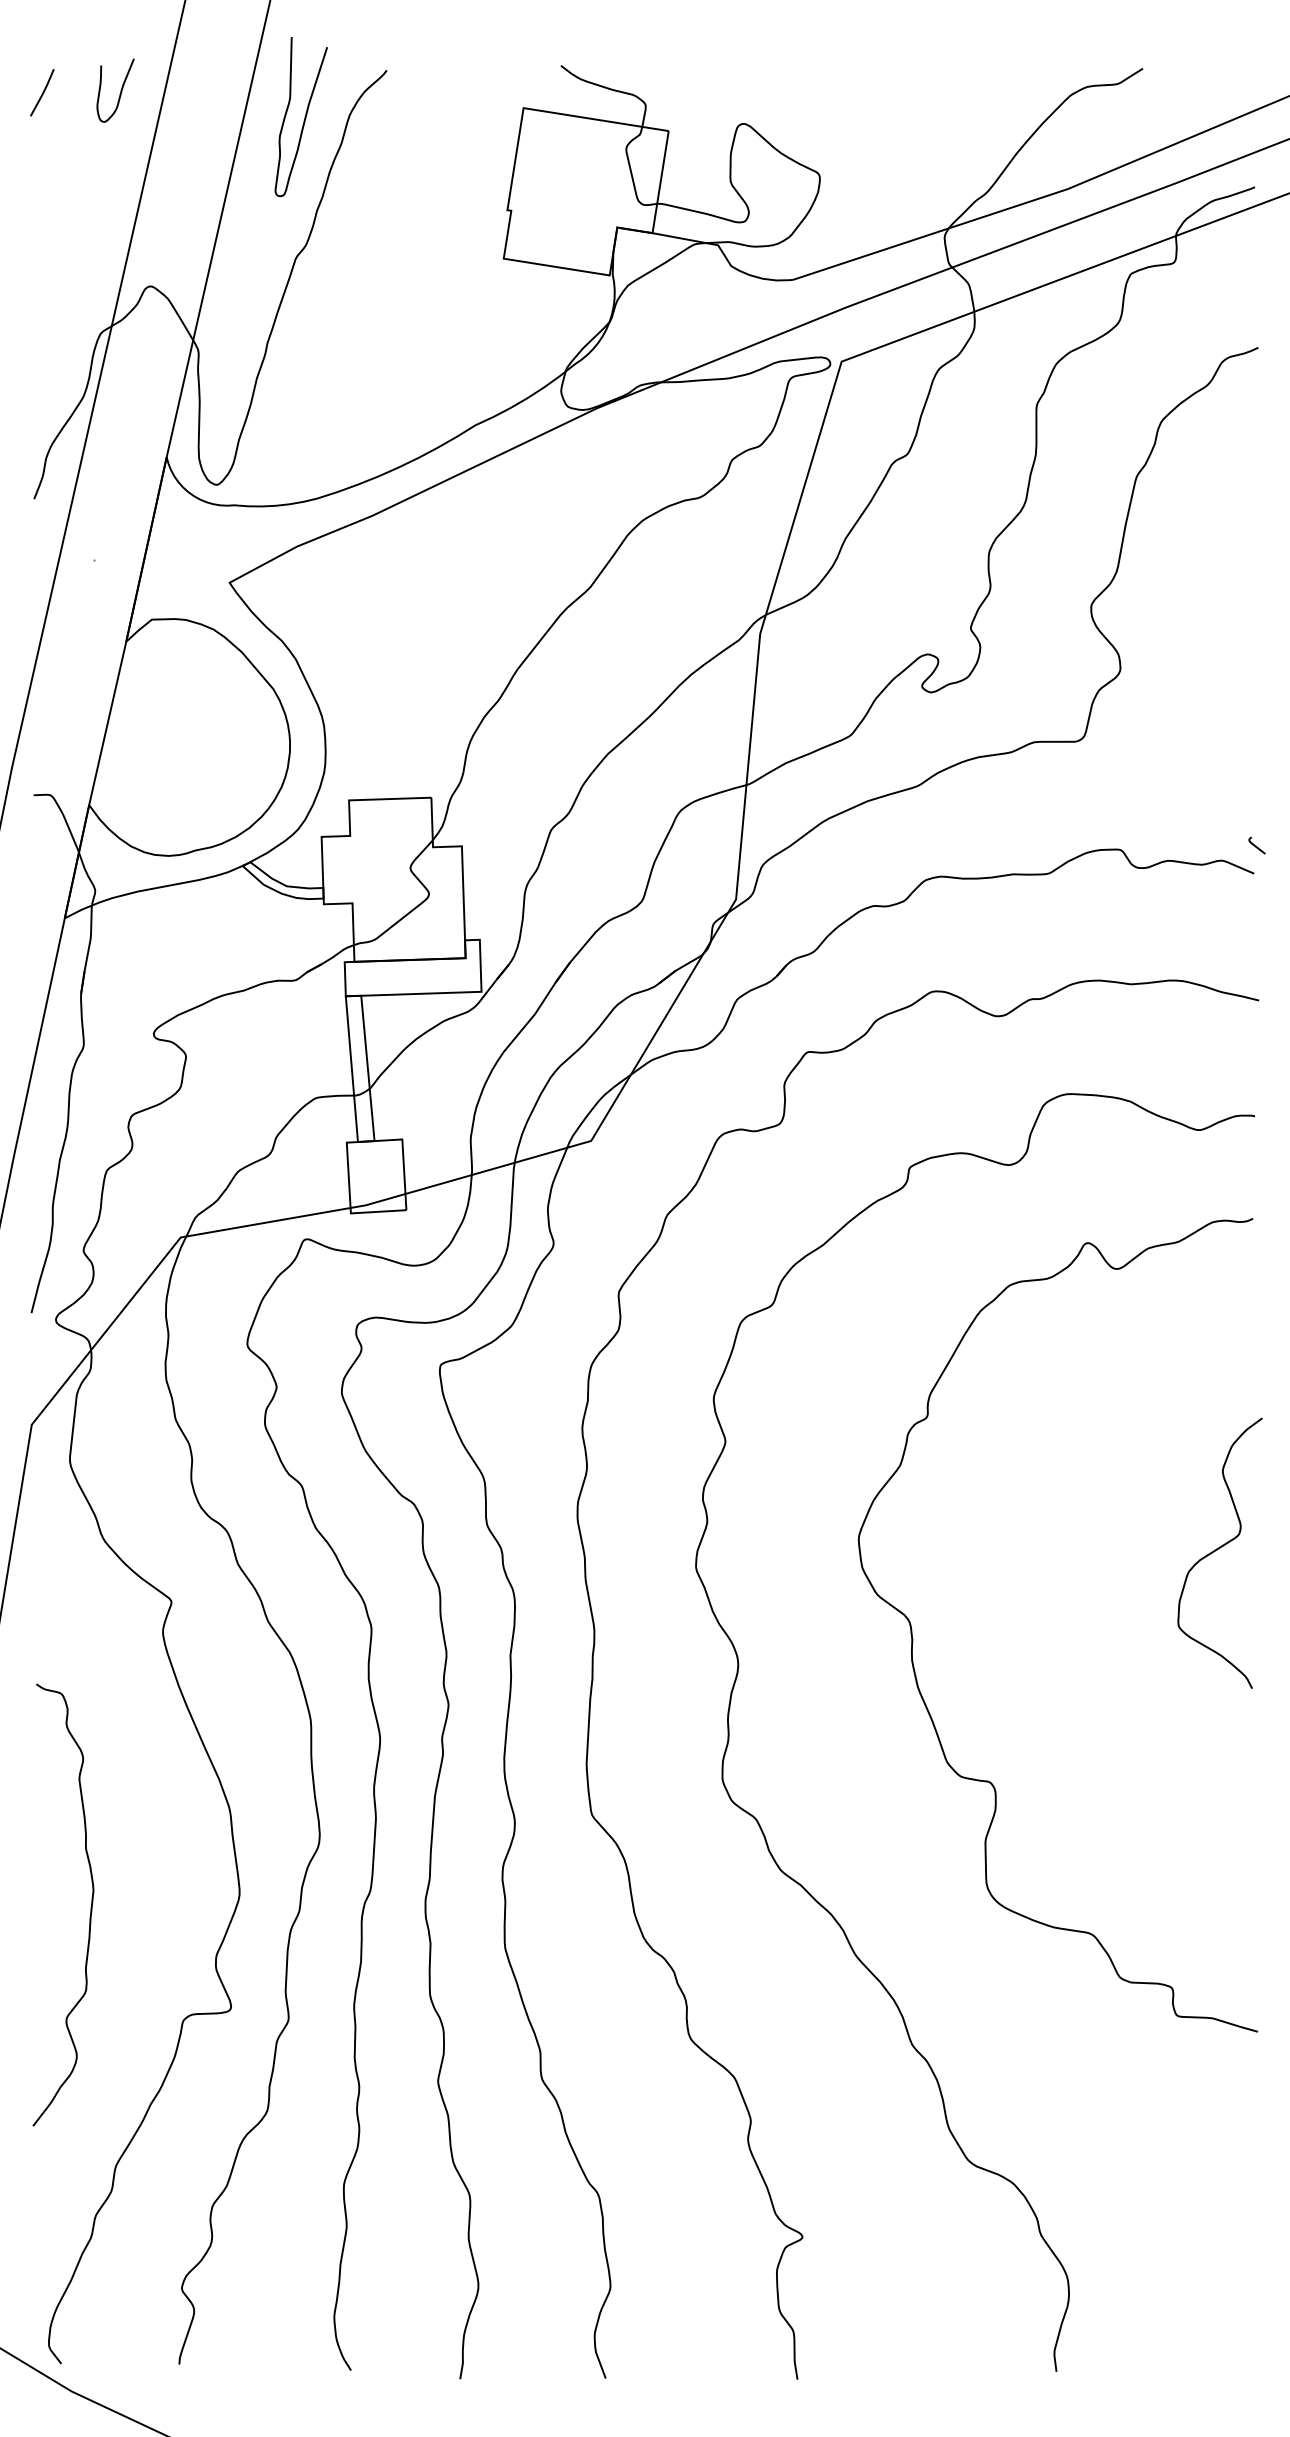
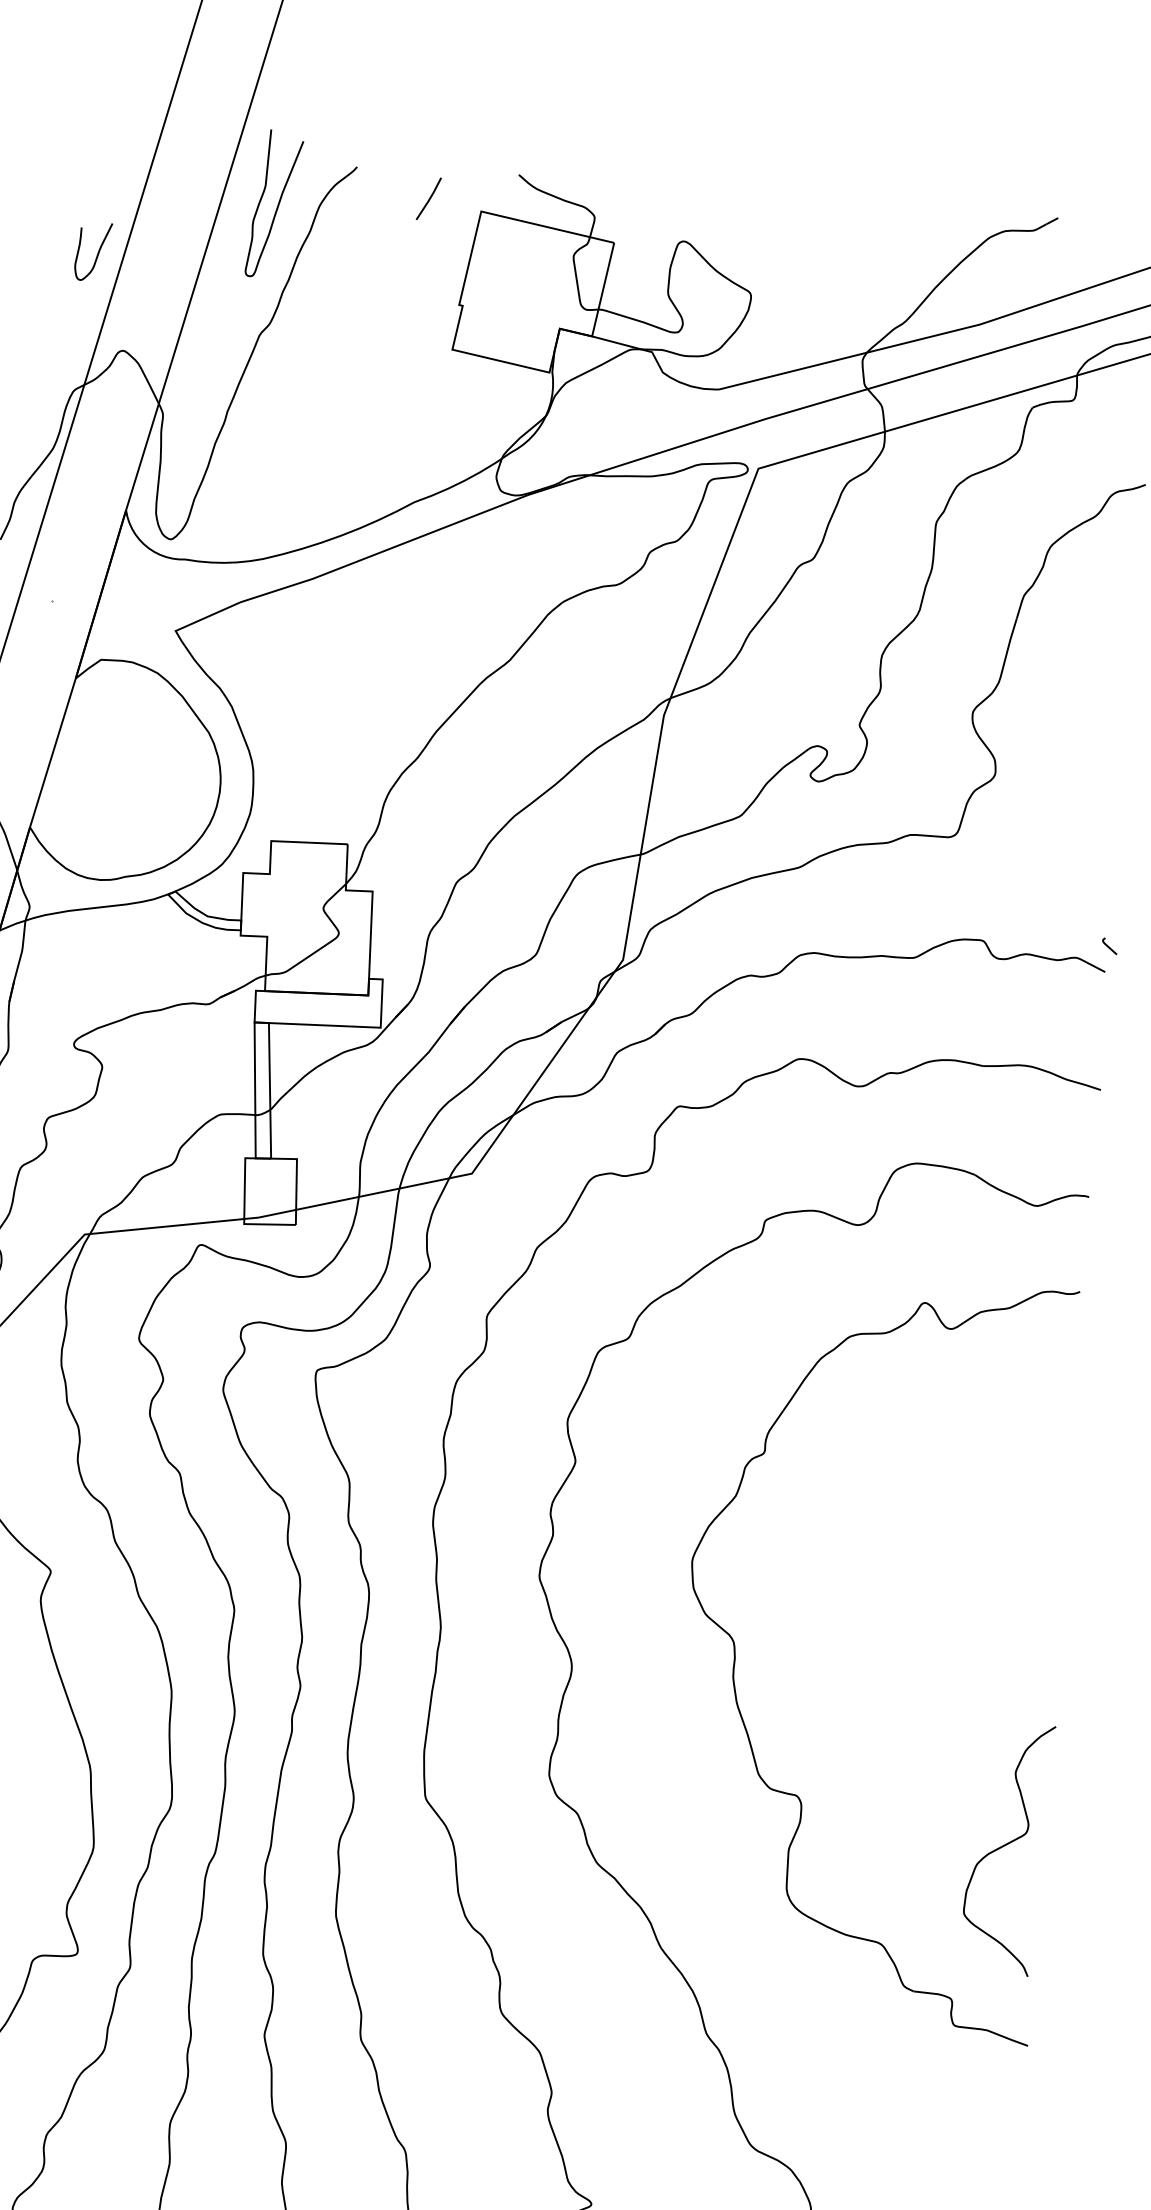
curve: (120, 90) -> (97, 252), moved
line: (42, 92) -> (429, 198), moved
curve: (1217, 1550) -> (1005, 1846), moved

